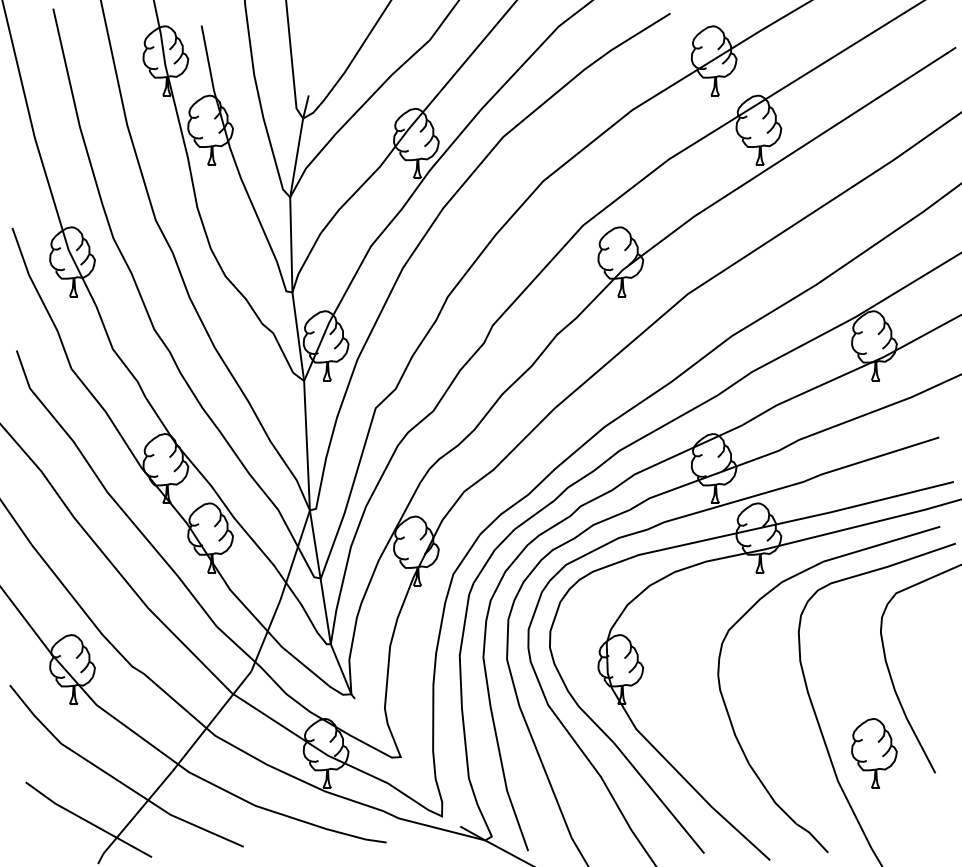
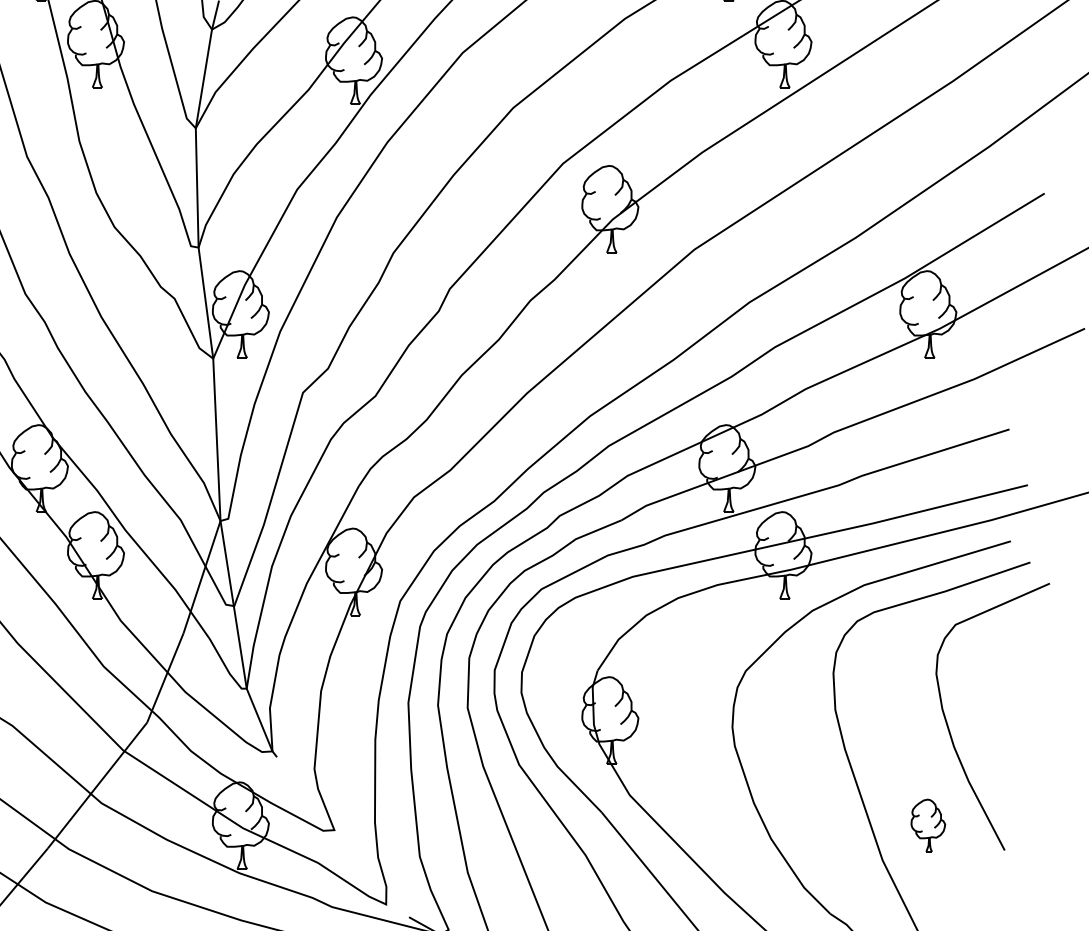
part: (874, 753) -> (928, 825), size x0.6

